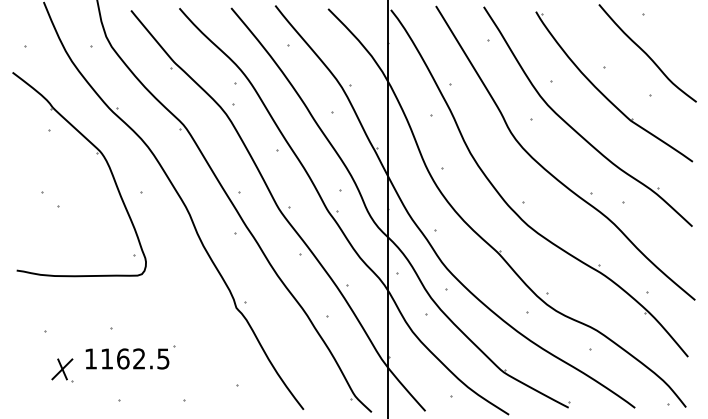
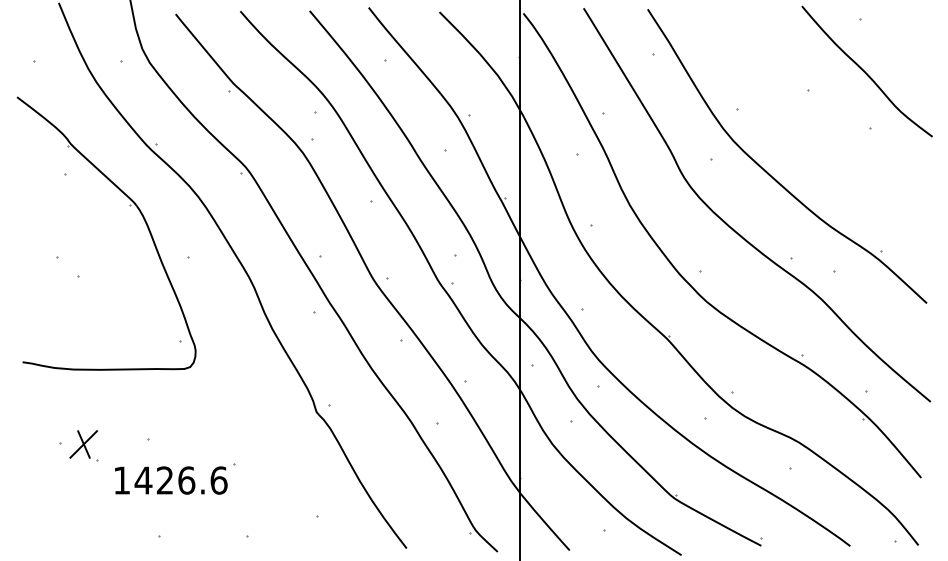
part: (605, 95) -> (810, 128), removed
text: (134, 358) -> (180, 480), 1162.5 -> 1426.6
part: (62, 370) -> (83, 445), moved

